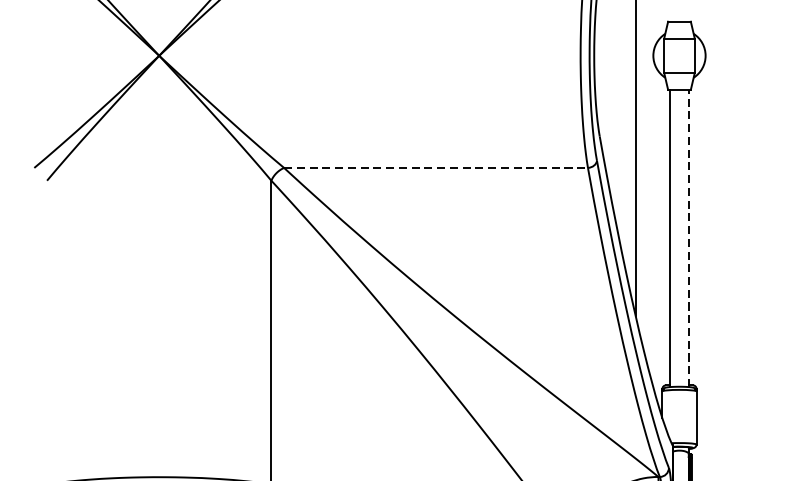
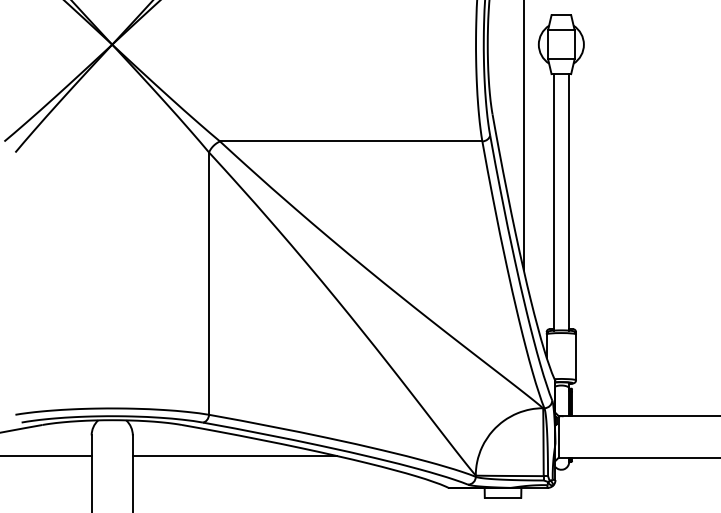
line: (436, 167) -> (351, 141), dashed -> solid
line: (688, 237) -> (569, 201), dashed -> solid

